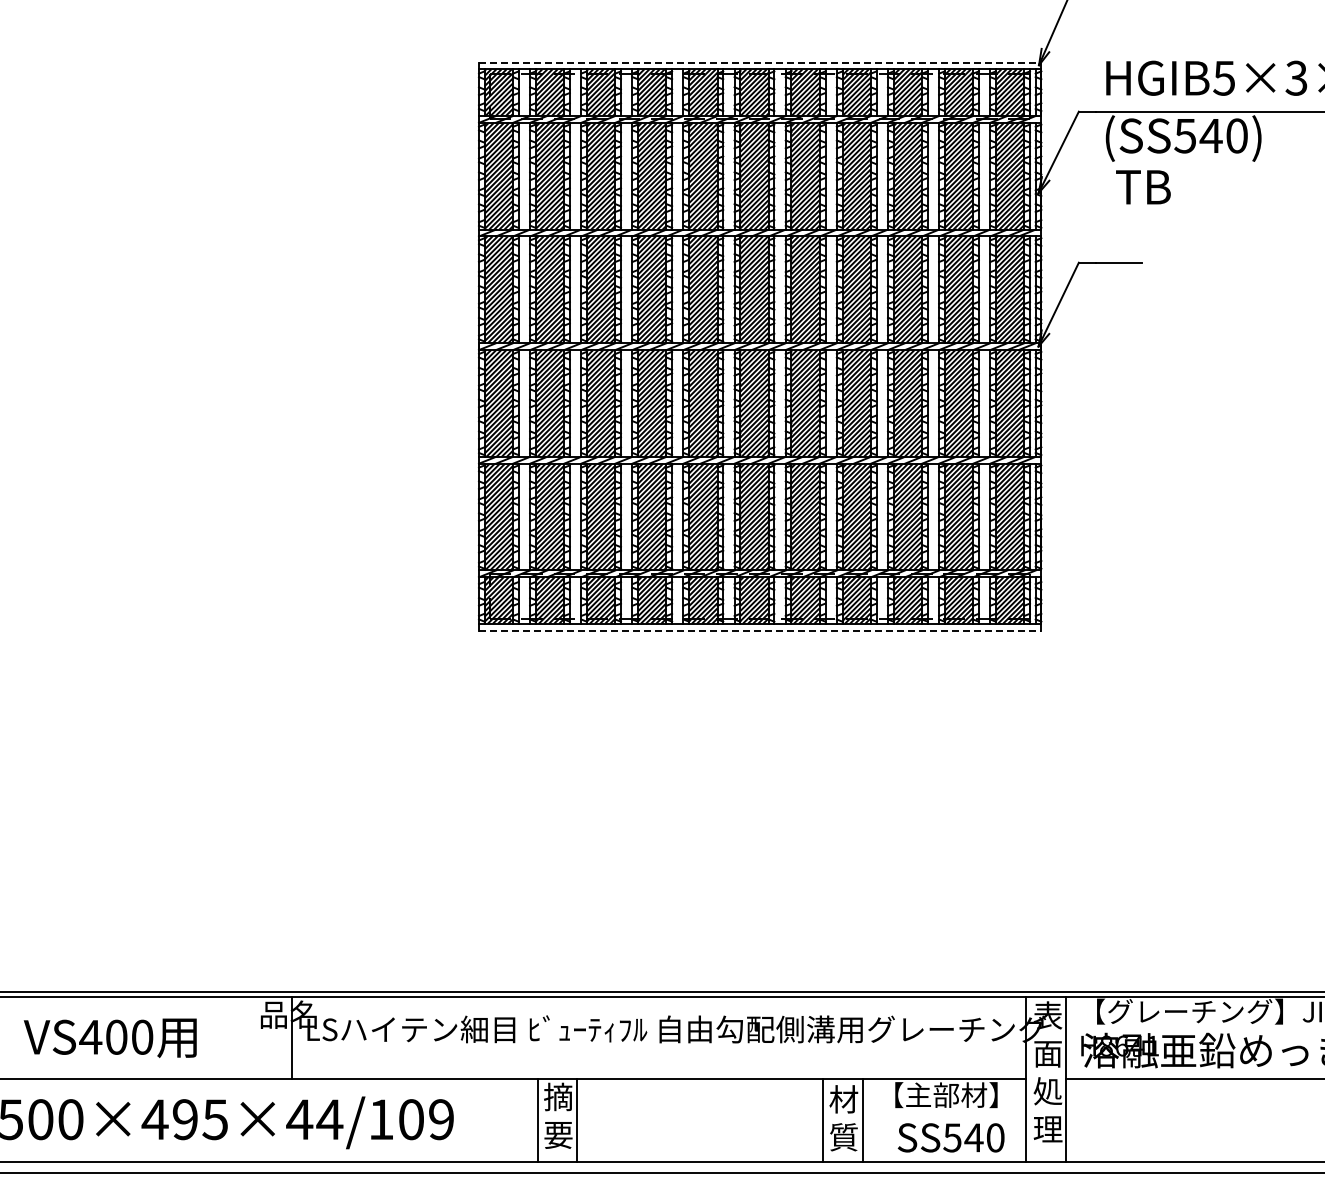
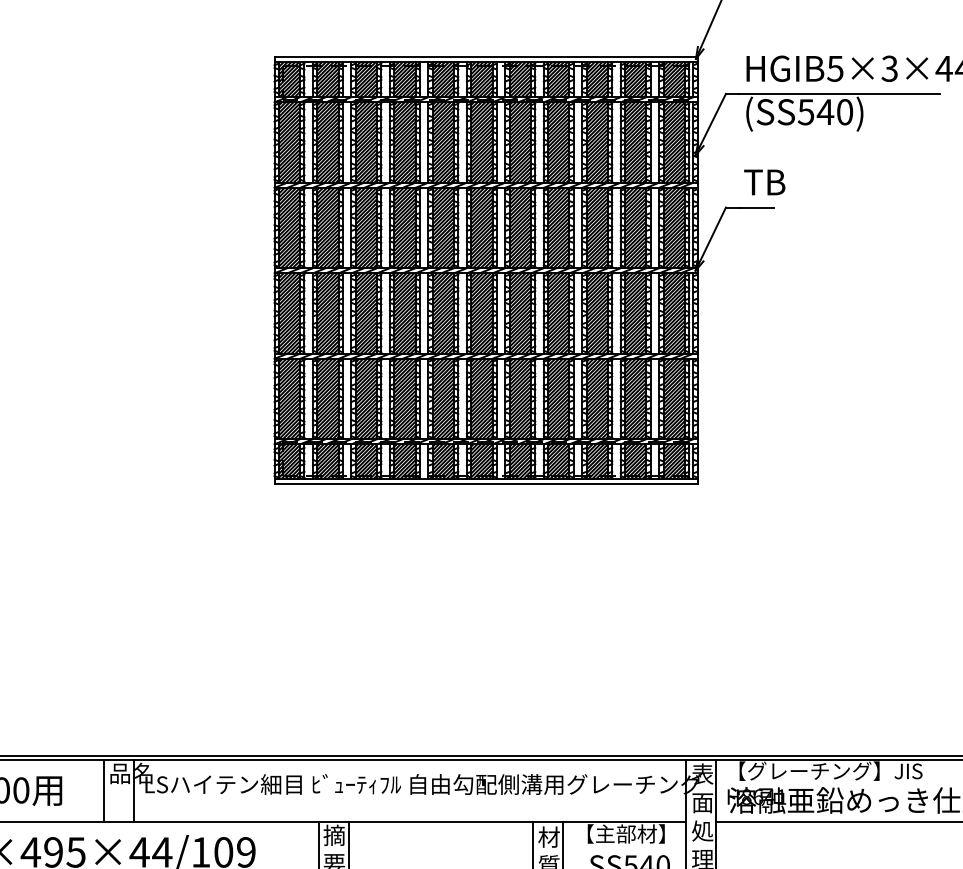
line: (760, 62) -> (486, 56), dashed -> solid
text: (1143, 187) -> (764, 182), moved
line: (760, 630) -> (486, 484), dashed -> solid
line: (252, 1037) -> (104, 790), added

